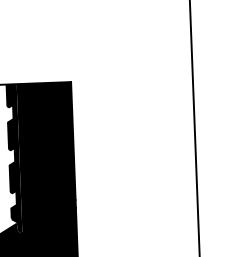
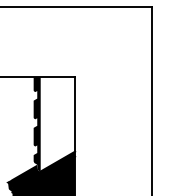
fill: (46, 156) -> (57, 123), removed

